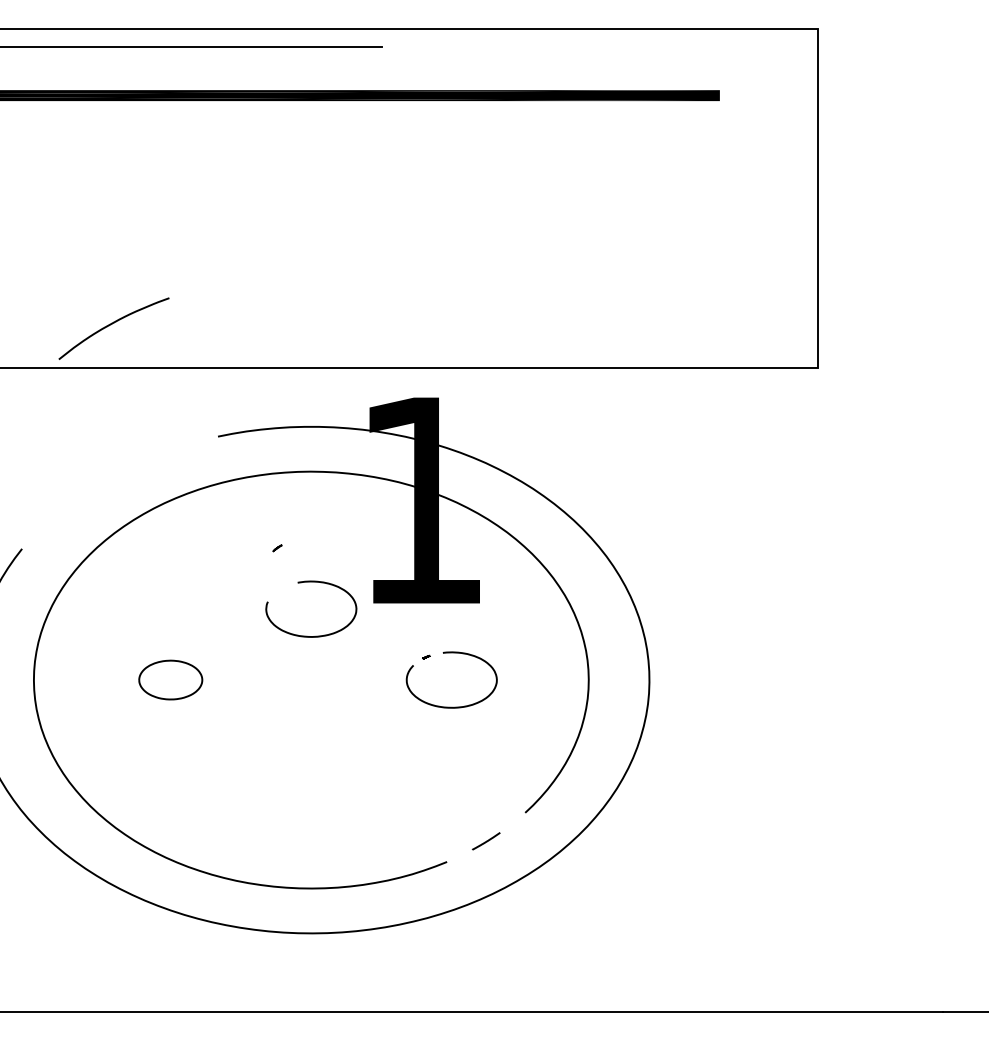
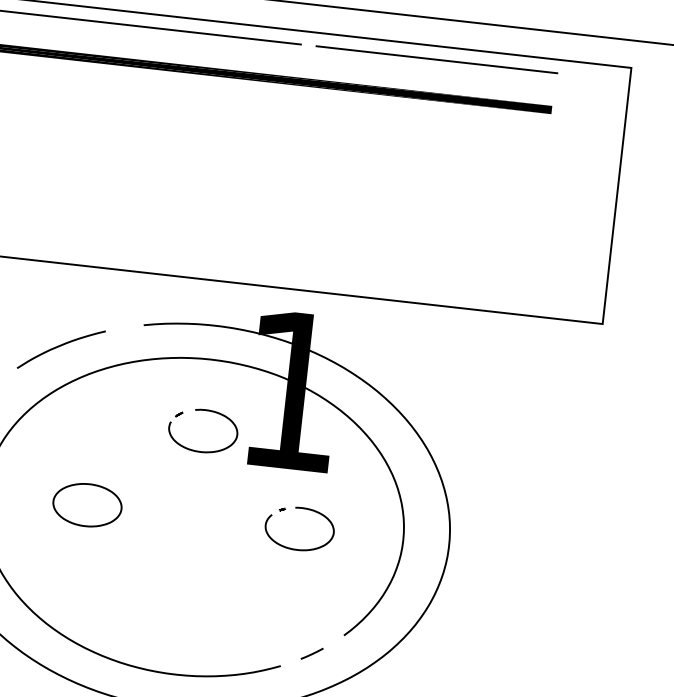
line: (562, 46) -> (437, 59), added
curve: (112, 324) -> (60, 346), moved
curve: (311, 582) -> (205, 410), moved
part: (170, 679) -> (87, 504), size x1.43

